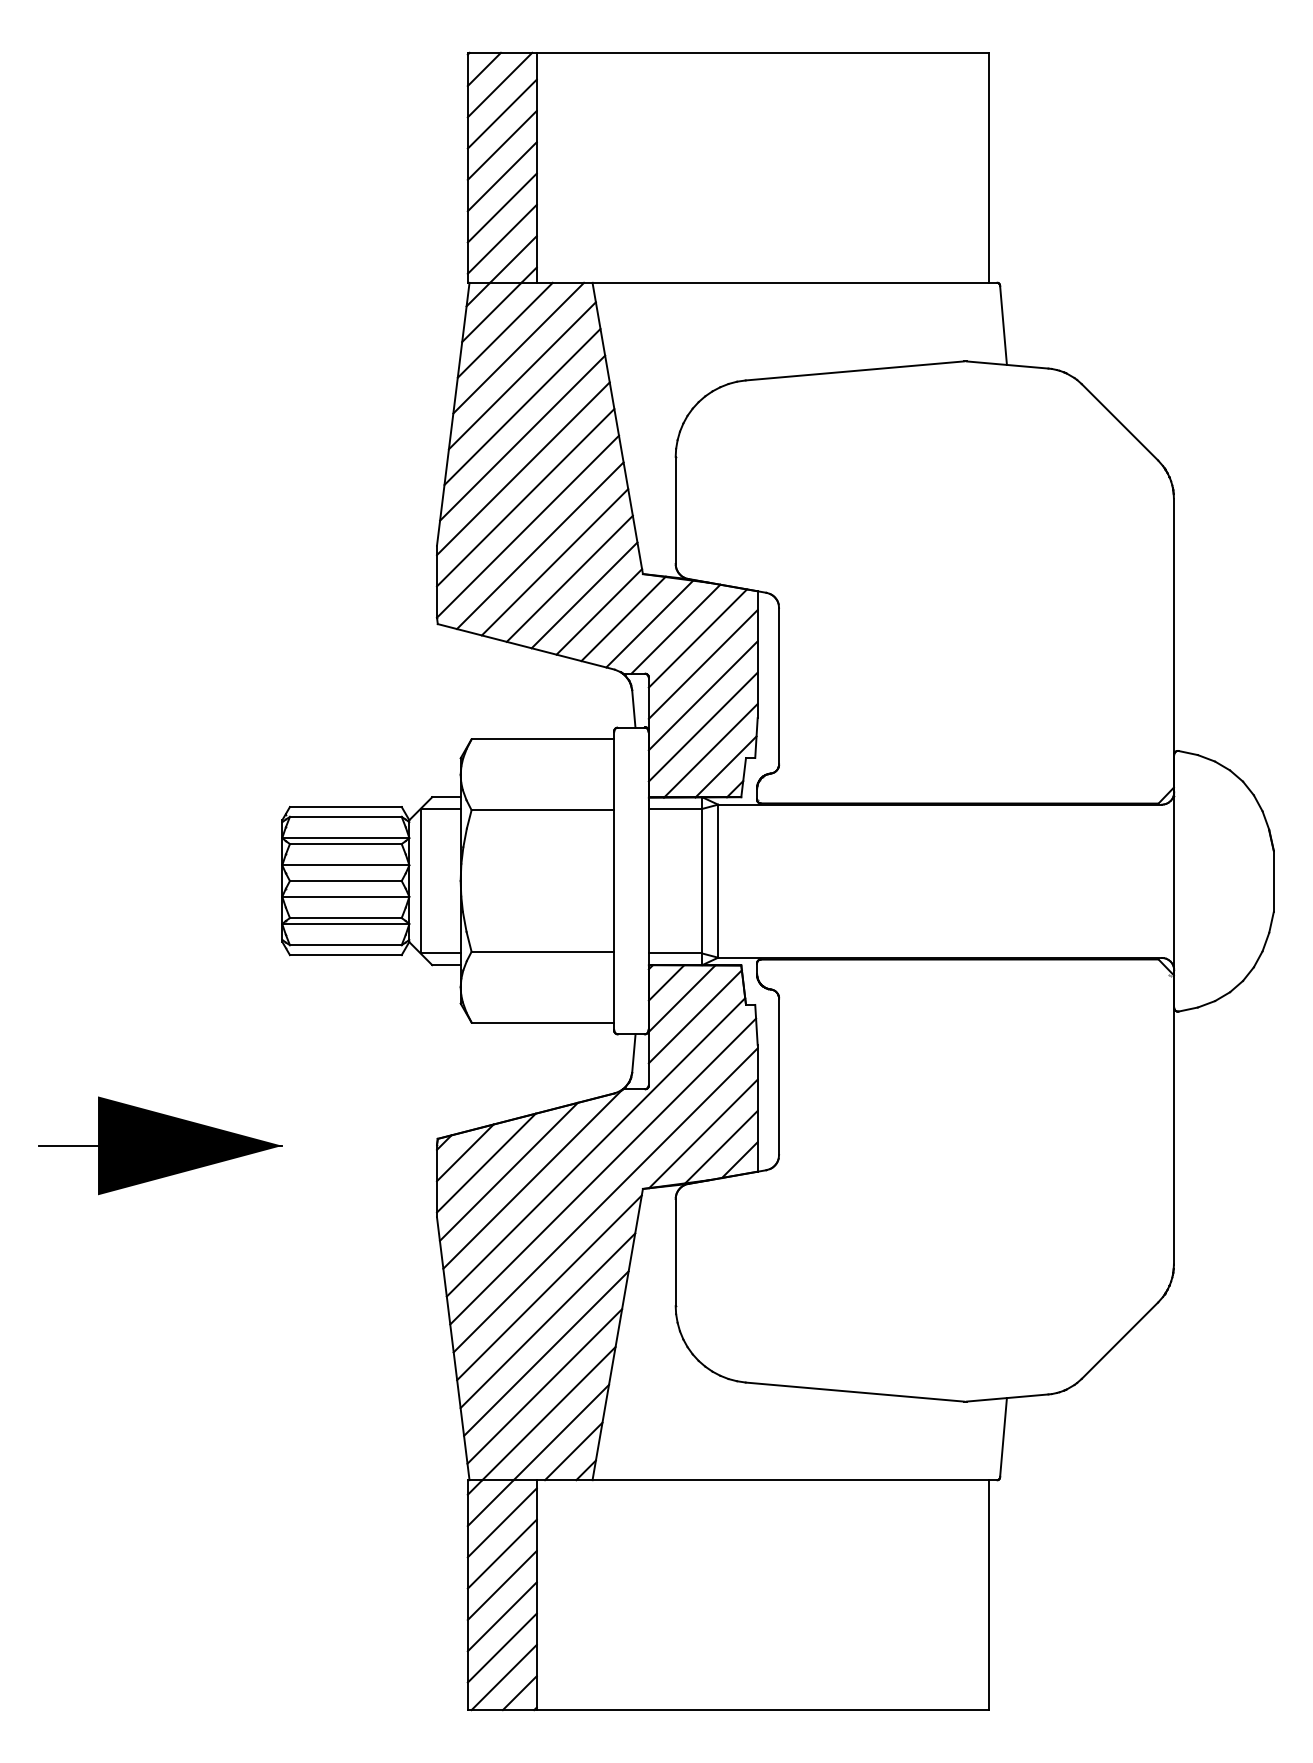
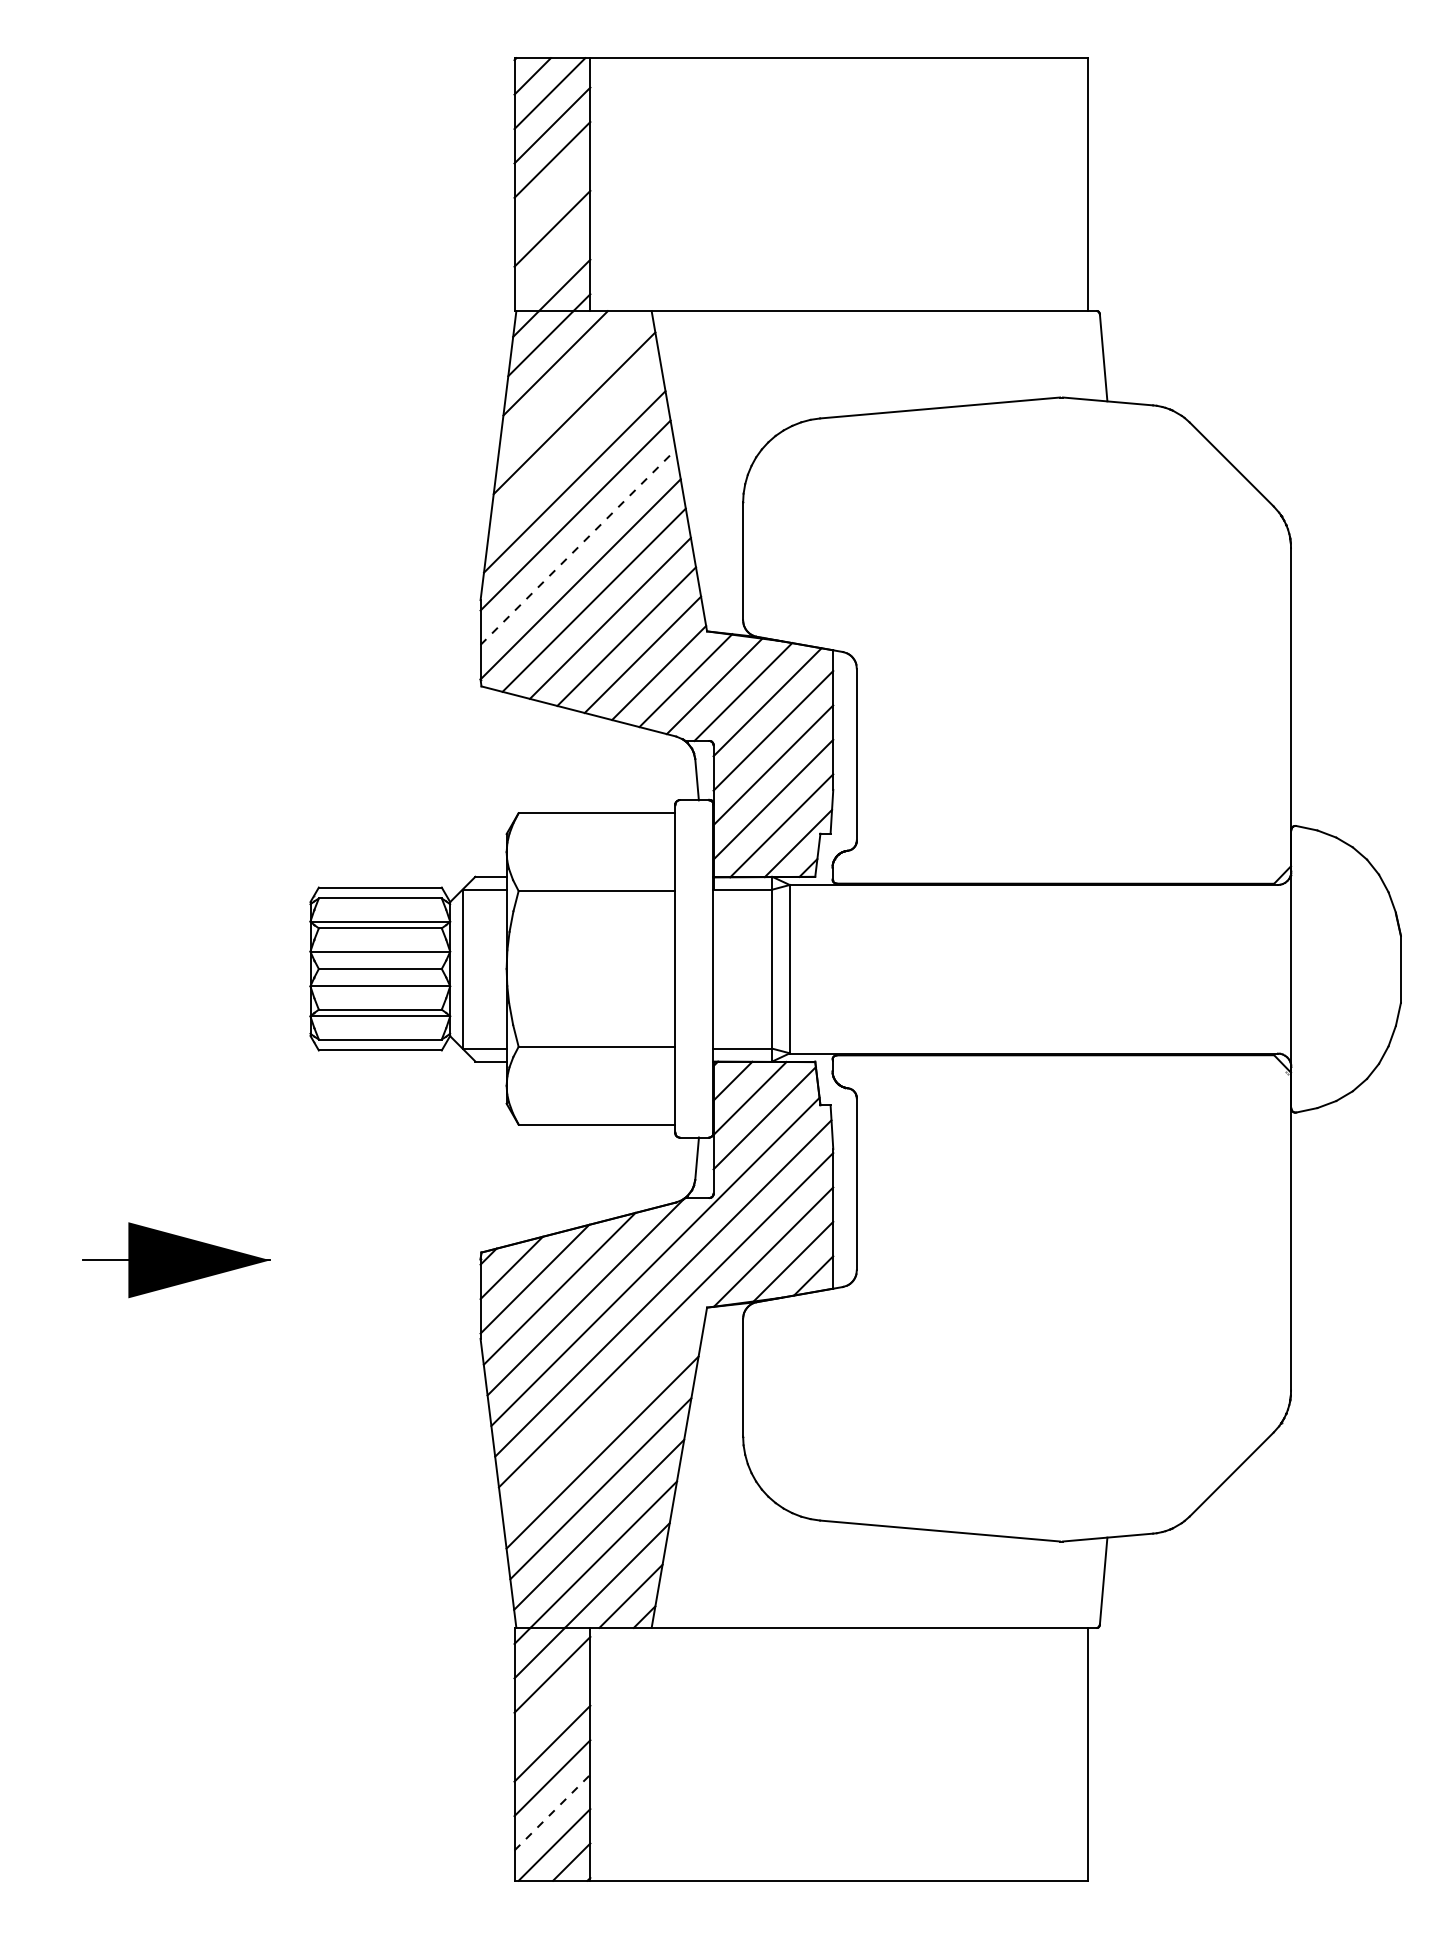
line: (501, 176) -> (551, 194), removed
line: (501, 238) -> (551, 262), removed
line: (518, 347) -> (570, 382), removed
line: (522, 406) -> (574, 447), removed
line: (526, 497) -> (579, 547), solid -> dashed
part: (160, 1145) -> (176, 1259), size x0.7
line: (549, 1287) -> (604, 1416), removed
line: (501, 1553) -> (551, 1708), removed
line: (502, 1648) -> (552, 1813), solid -> dashed

